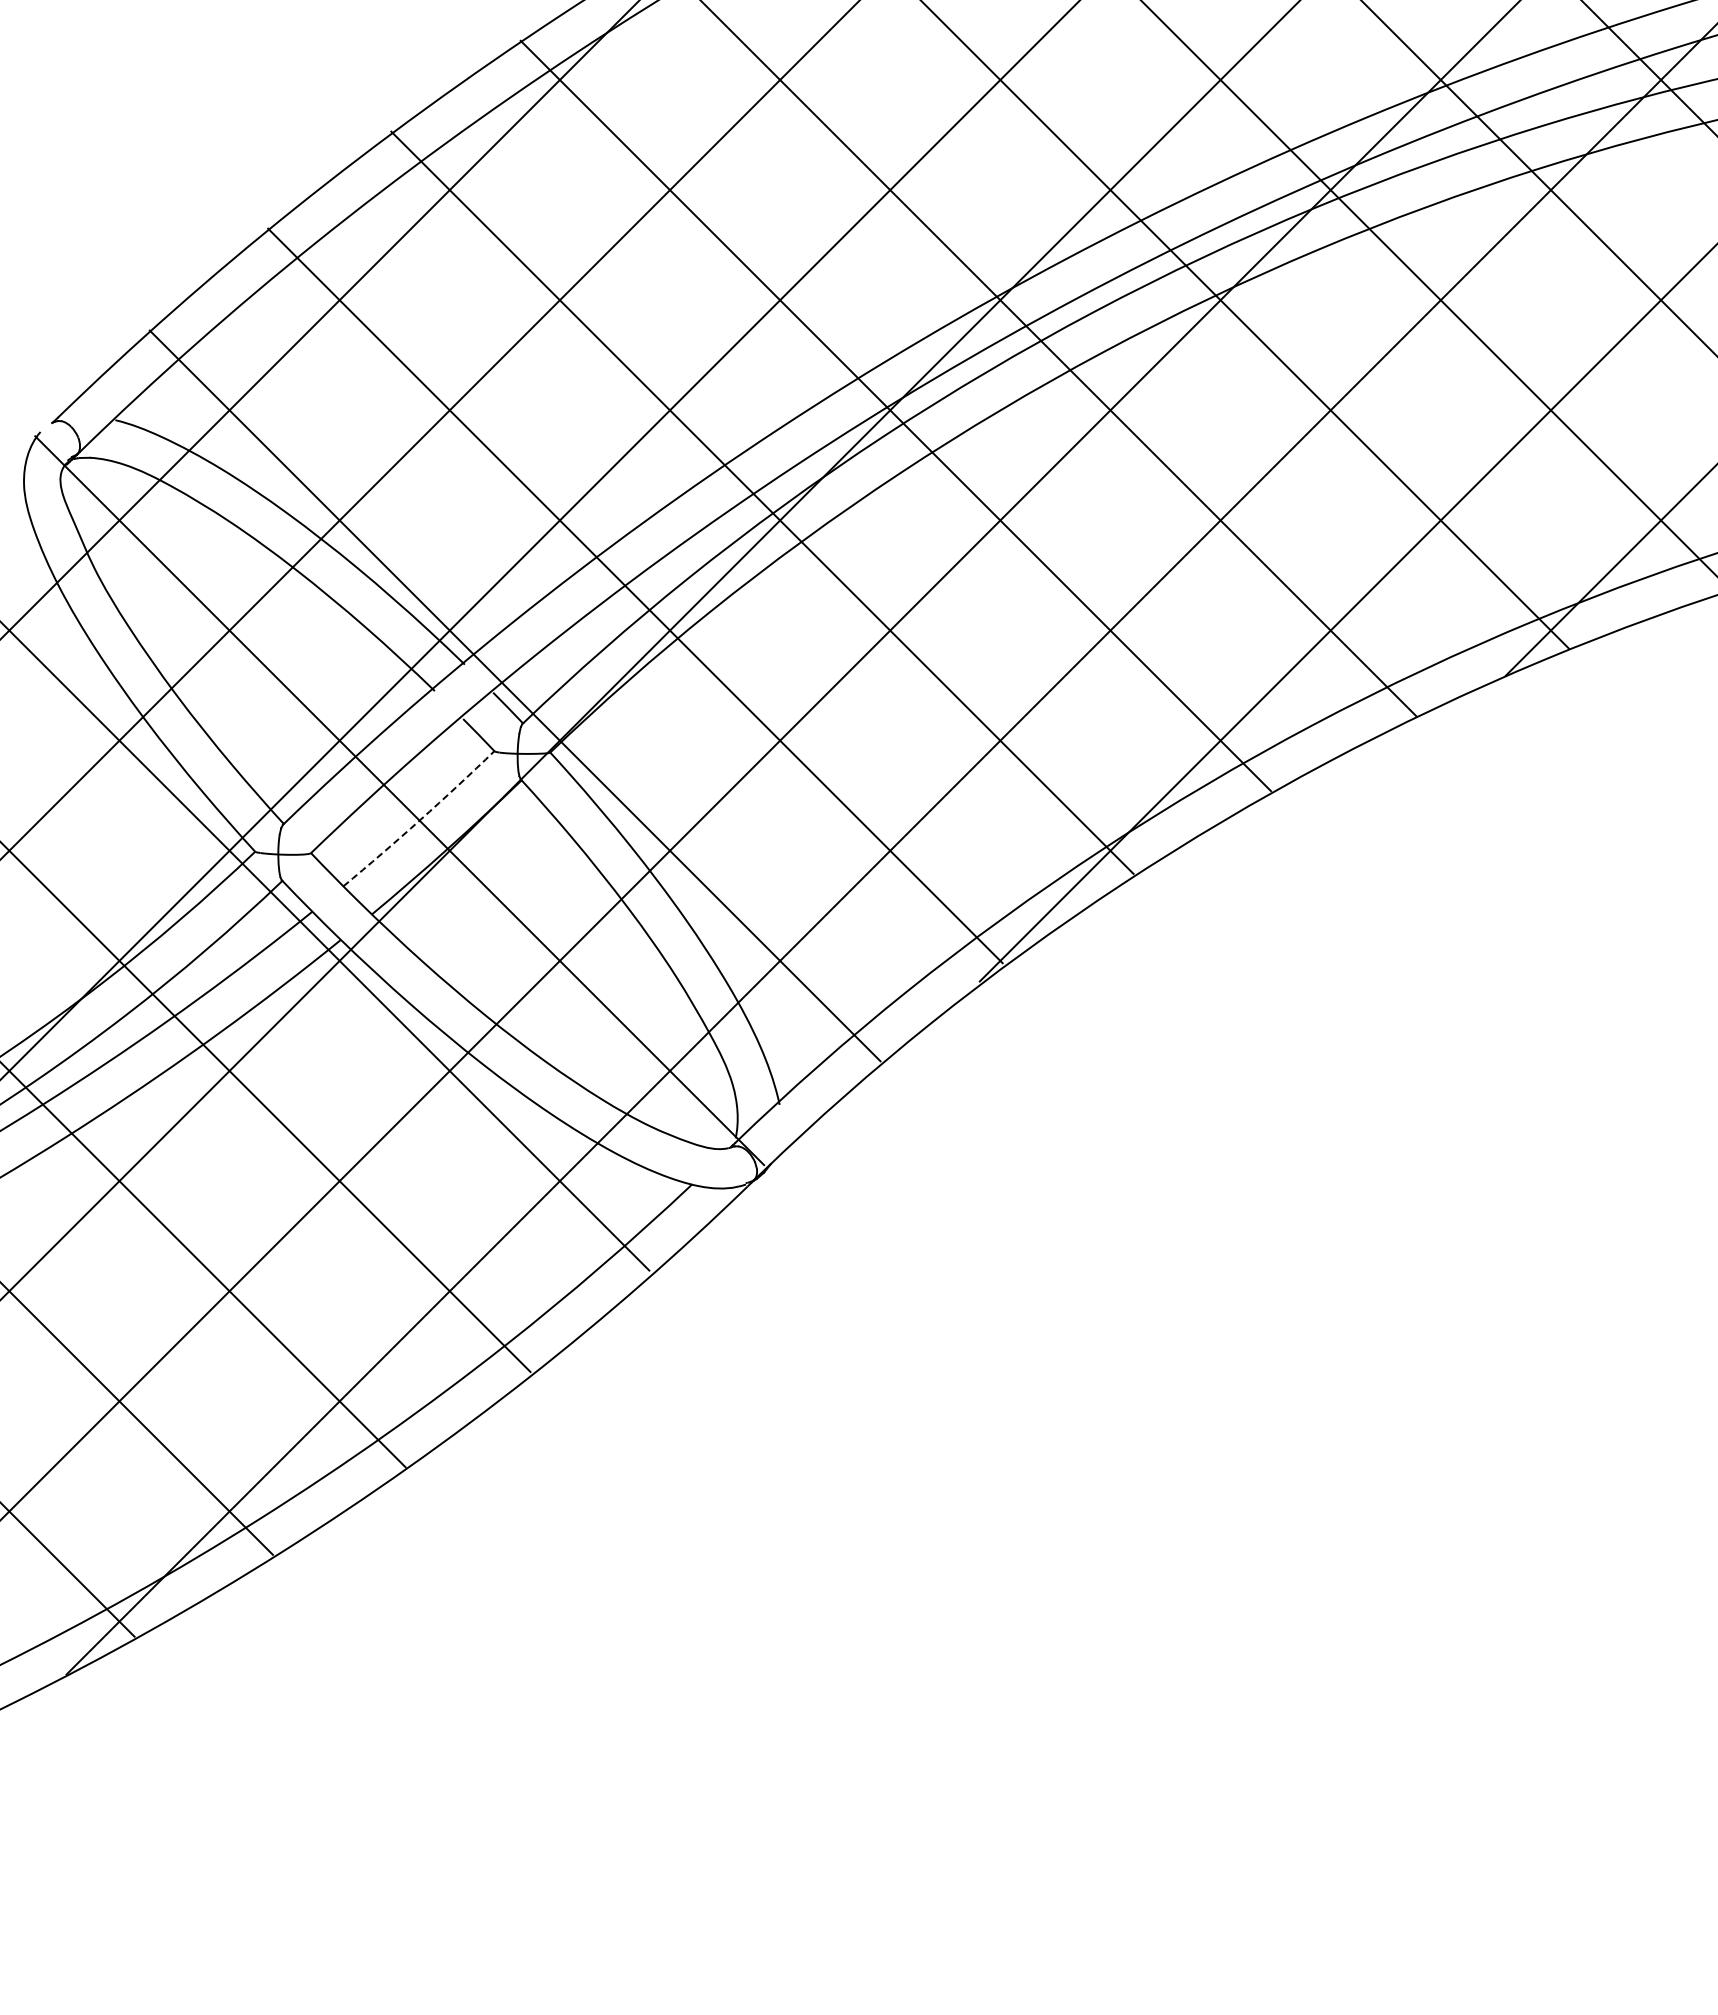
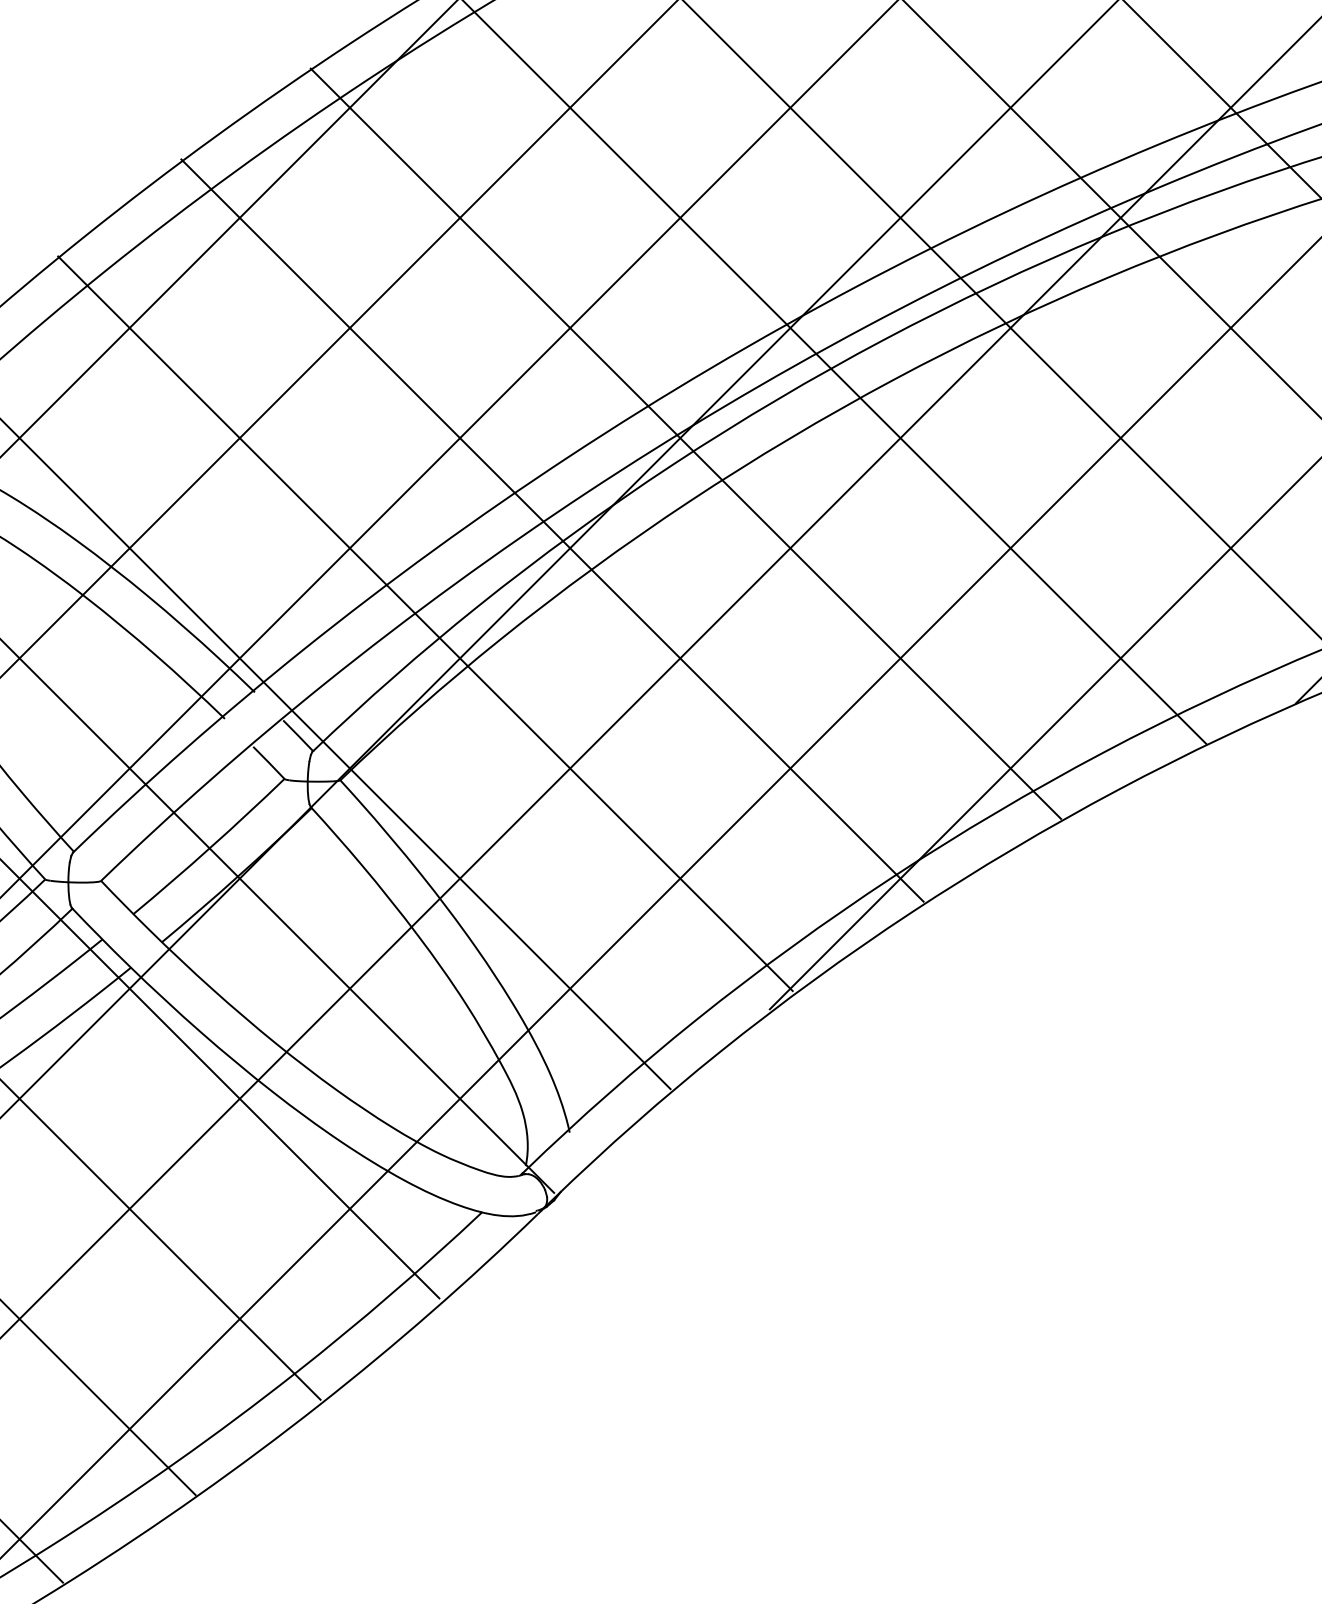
arc: (420, 820) -> (210, 848), dashed -> solid

